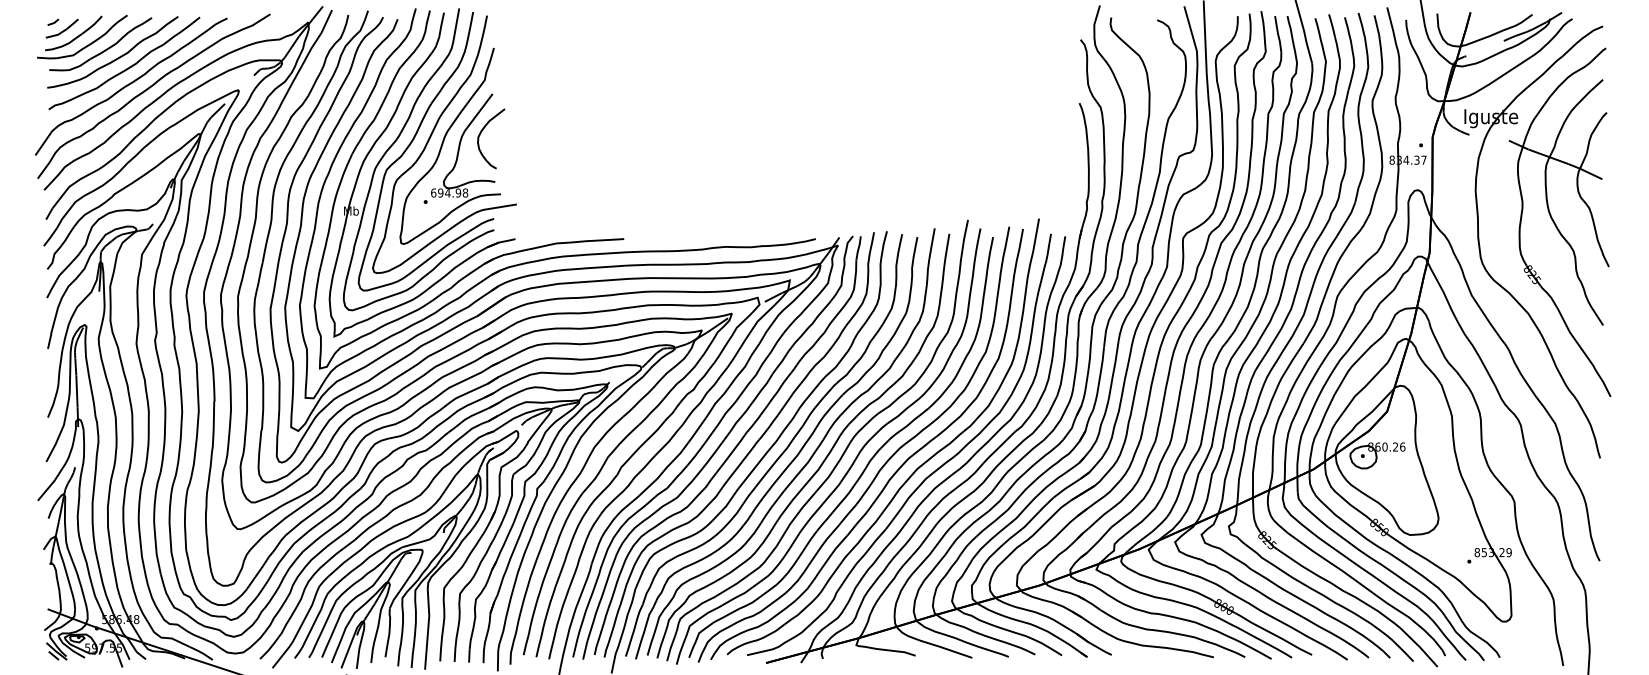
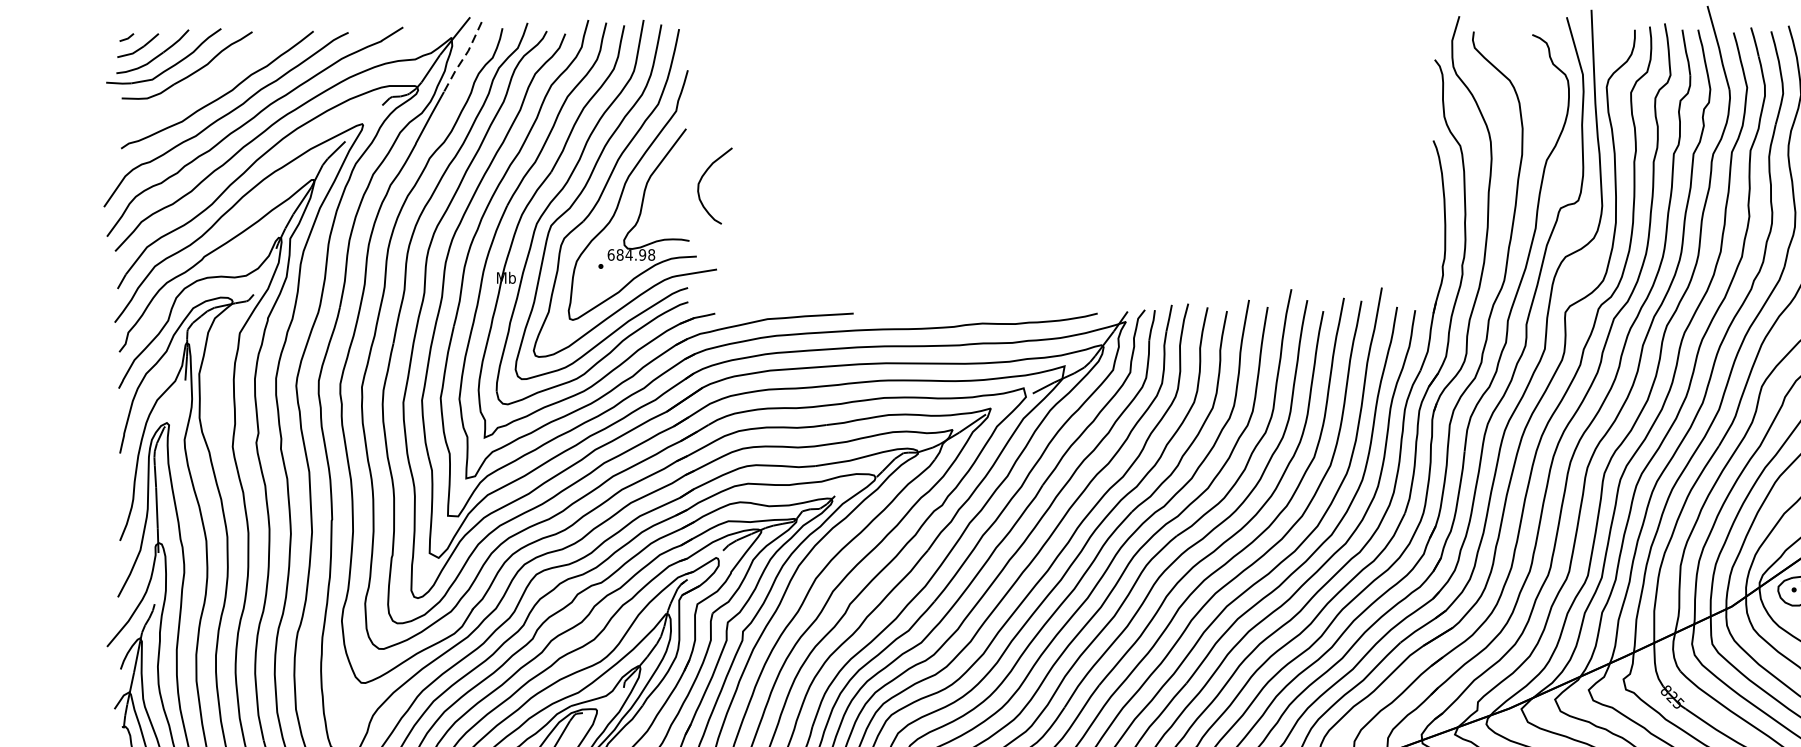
line: (318, 37) -> (464, 56), solid -> dashed
curve: (115, 58) -> (206, 83), removed
curve: (481, 133) -> (702, 179), moved
text: (440, 192) -> (619, 254), 694.98 -> 684.98

